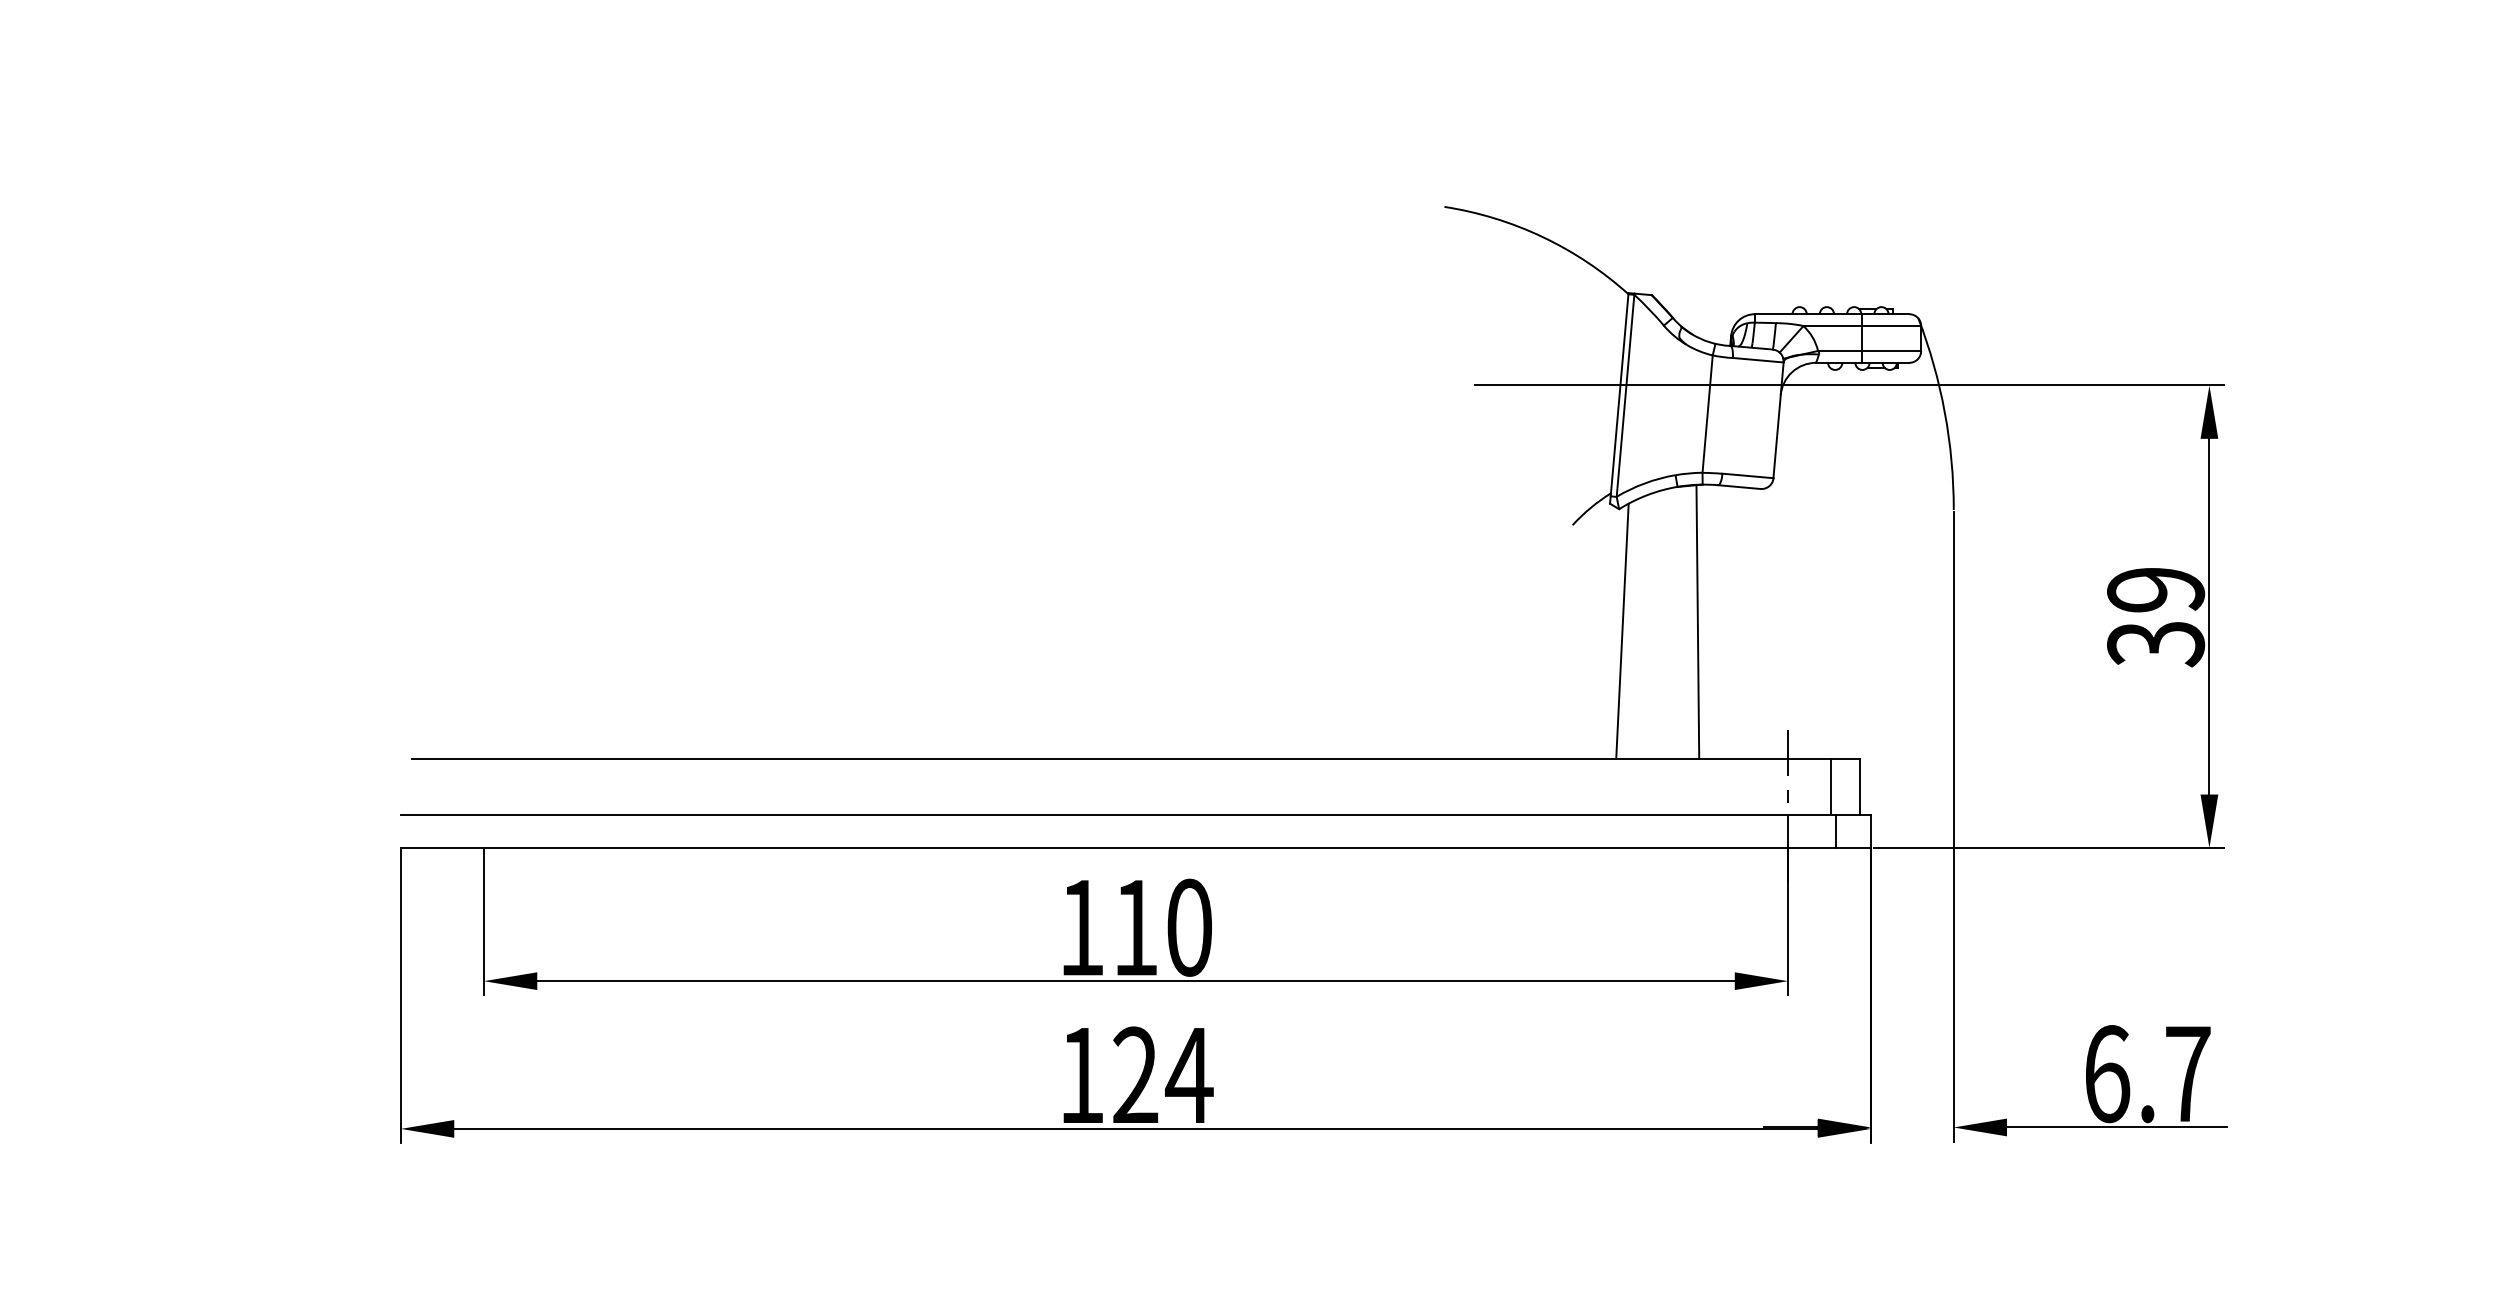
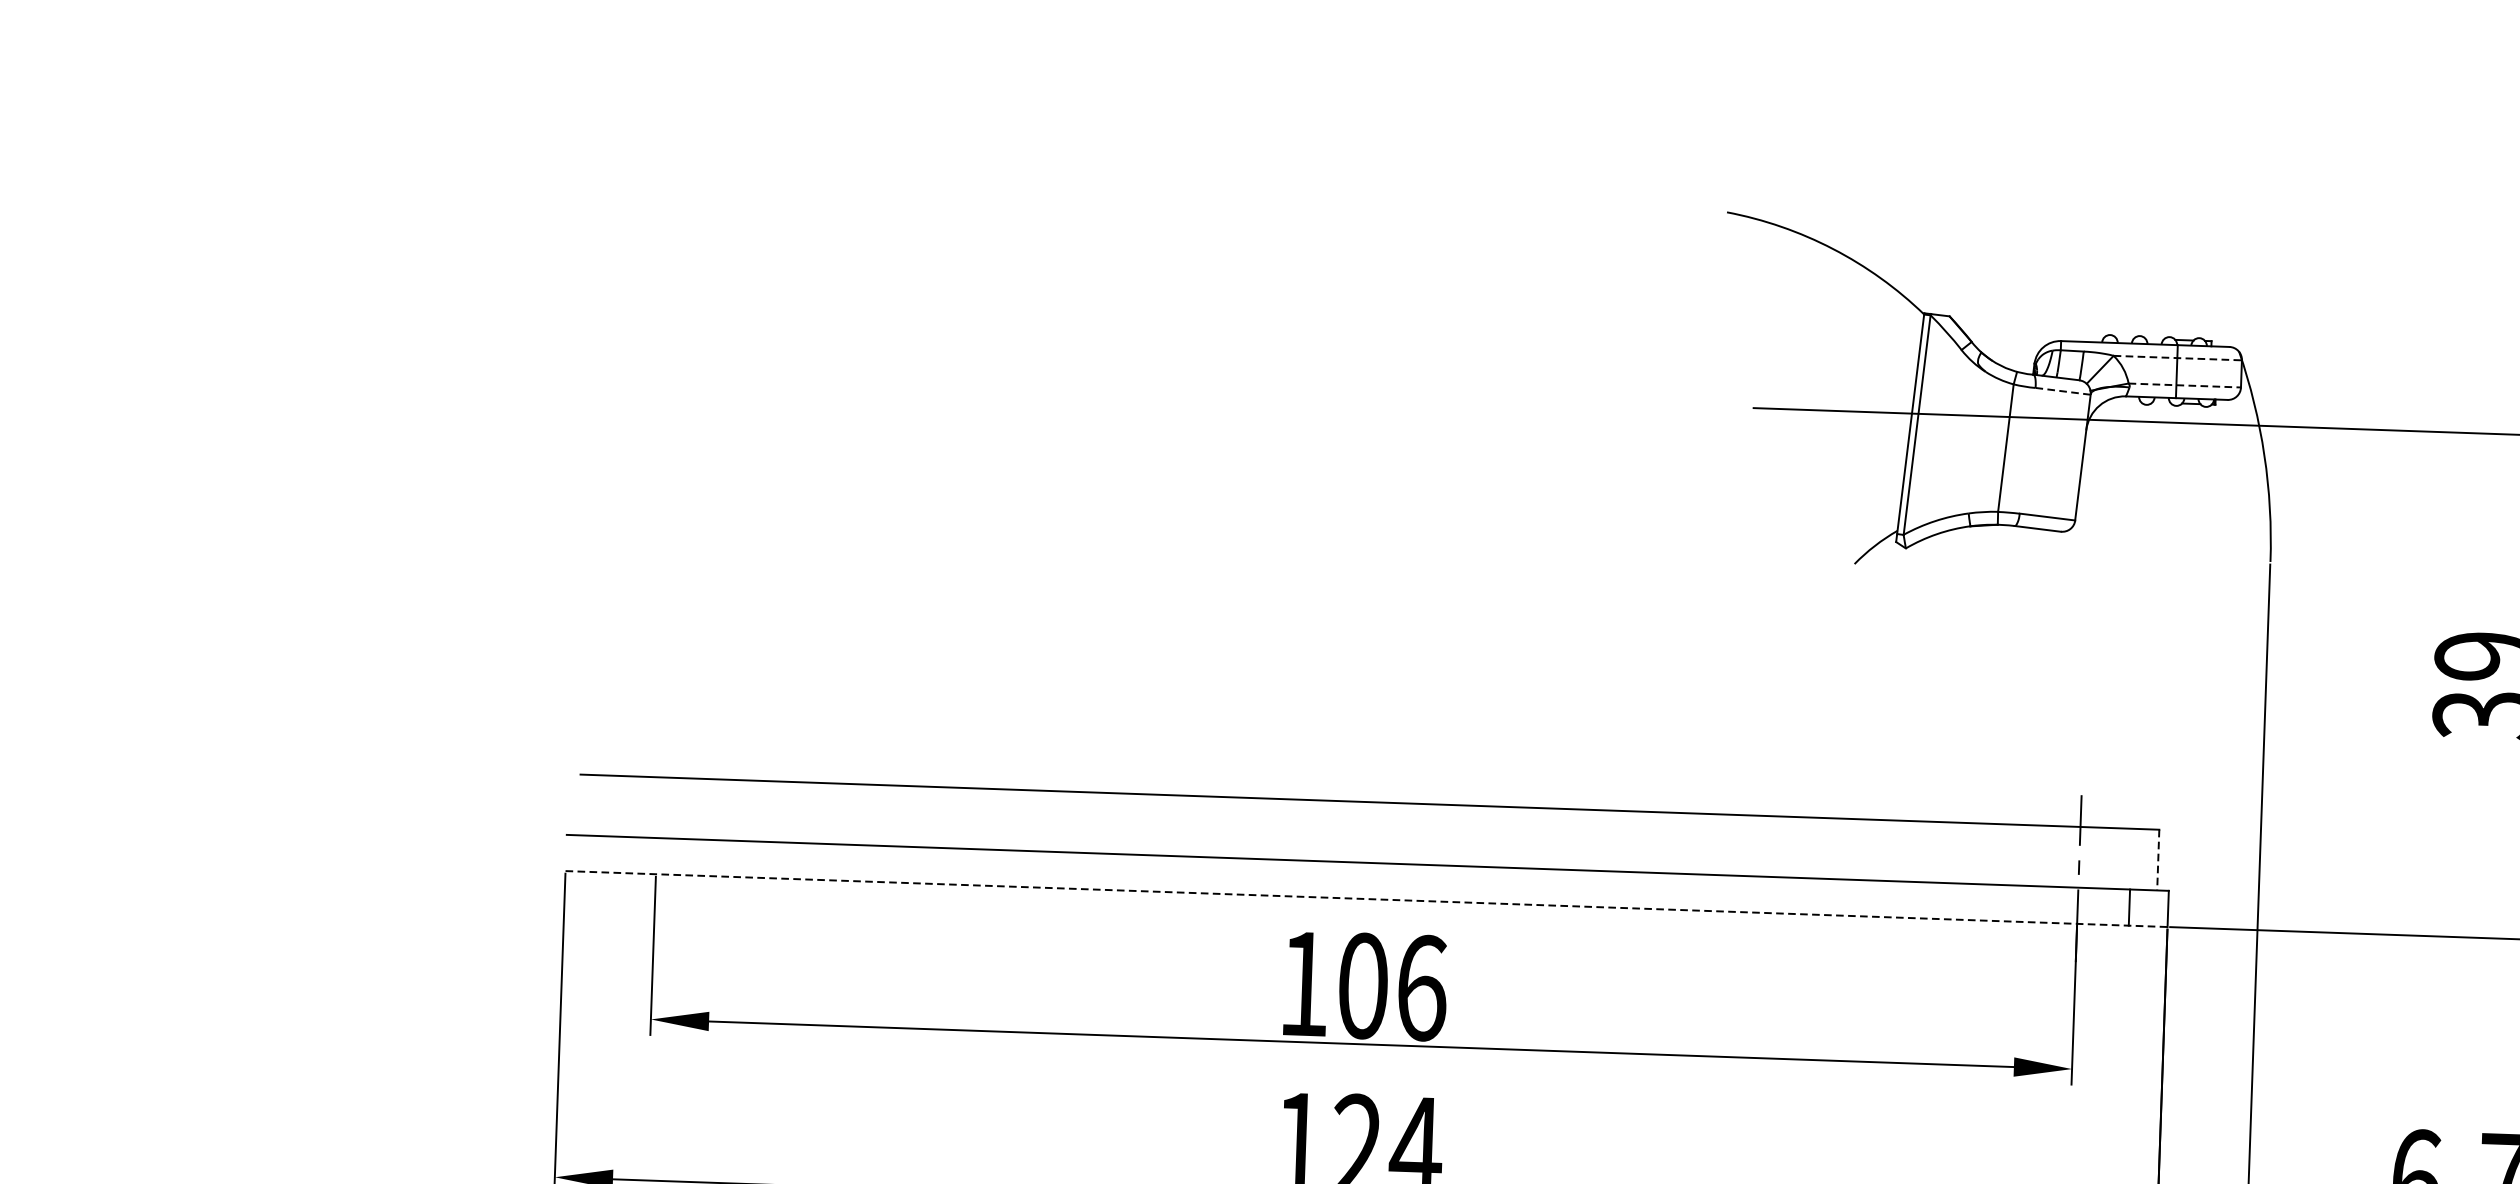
line: (1862, 326) -> (2177, 358), solid -> dashed
line: (1869, 350) -> (2184, 384), solid -> dashed
line: (1757, 360) -> (2062, 391), solid -> dashed
line: (1697, 621) -> (1986, 673), removed
line: (1622, 630) -> (1904, 680), removed
line: (1830, 786) -> (2125, 858), removed
line: (1860, 786) -> (2158, 859), solid -> dashed
line: (1136, 847) -> (1367, 898), solid -> dashed
text: (1163, 927) -> (1393, 986), 110 -> 106

